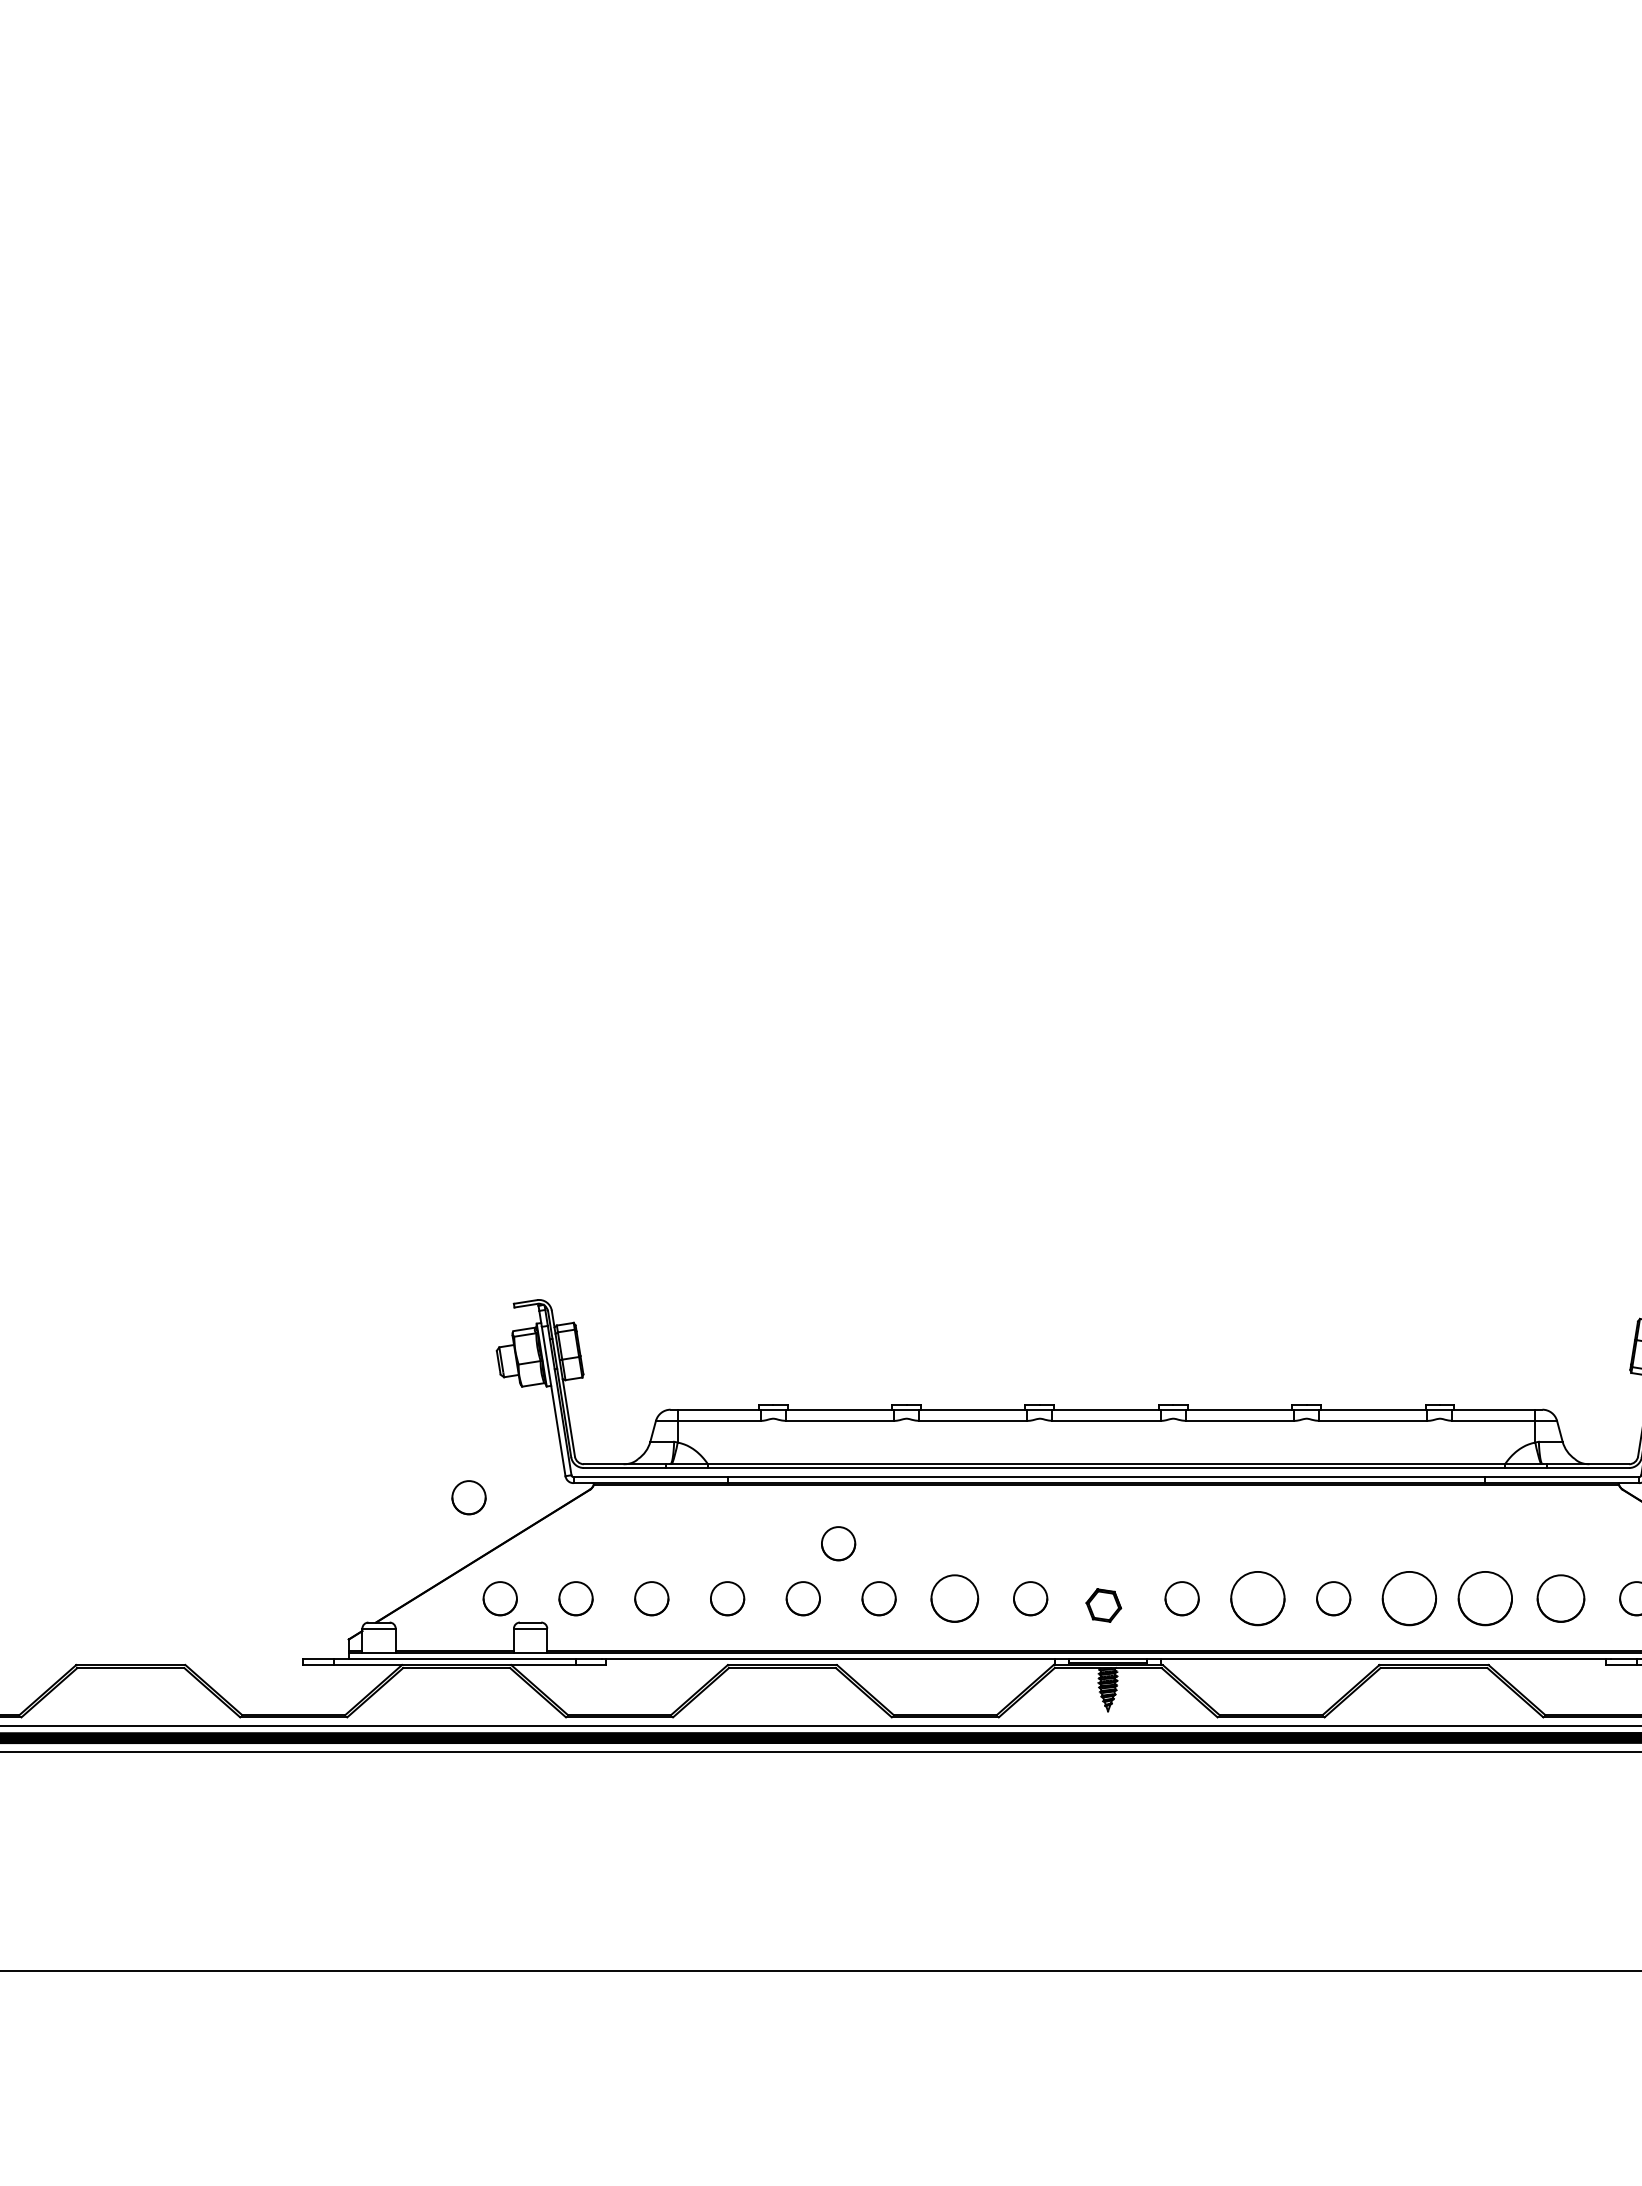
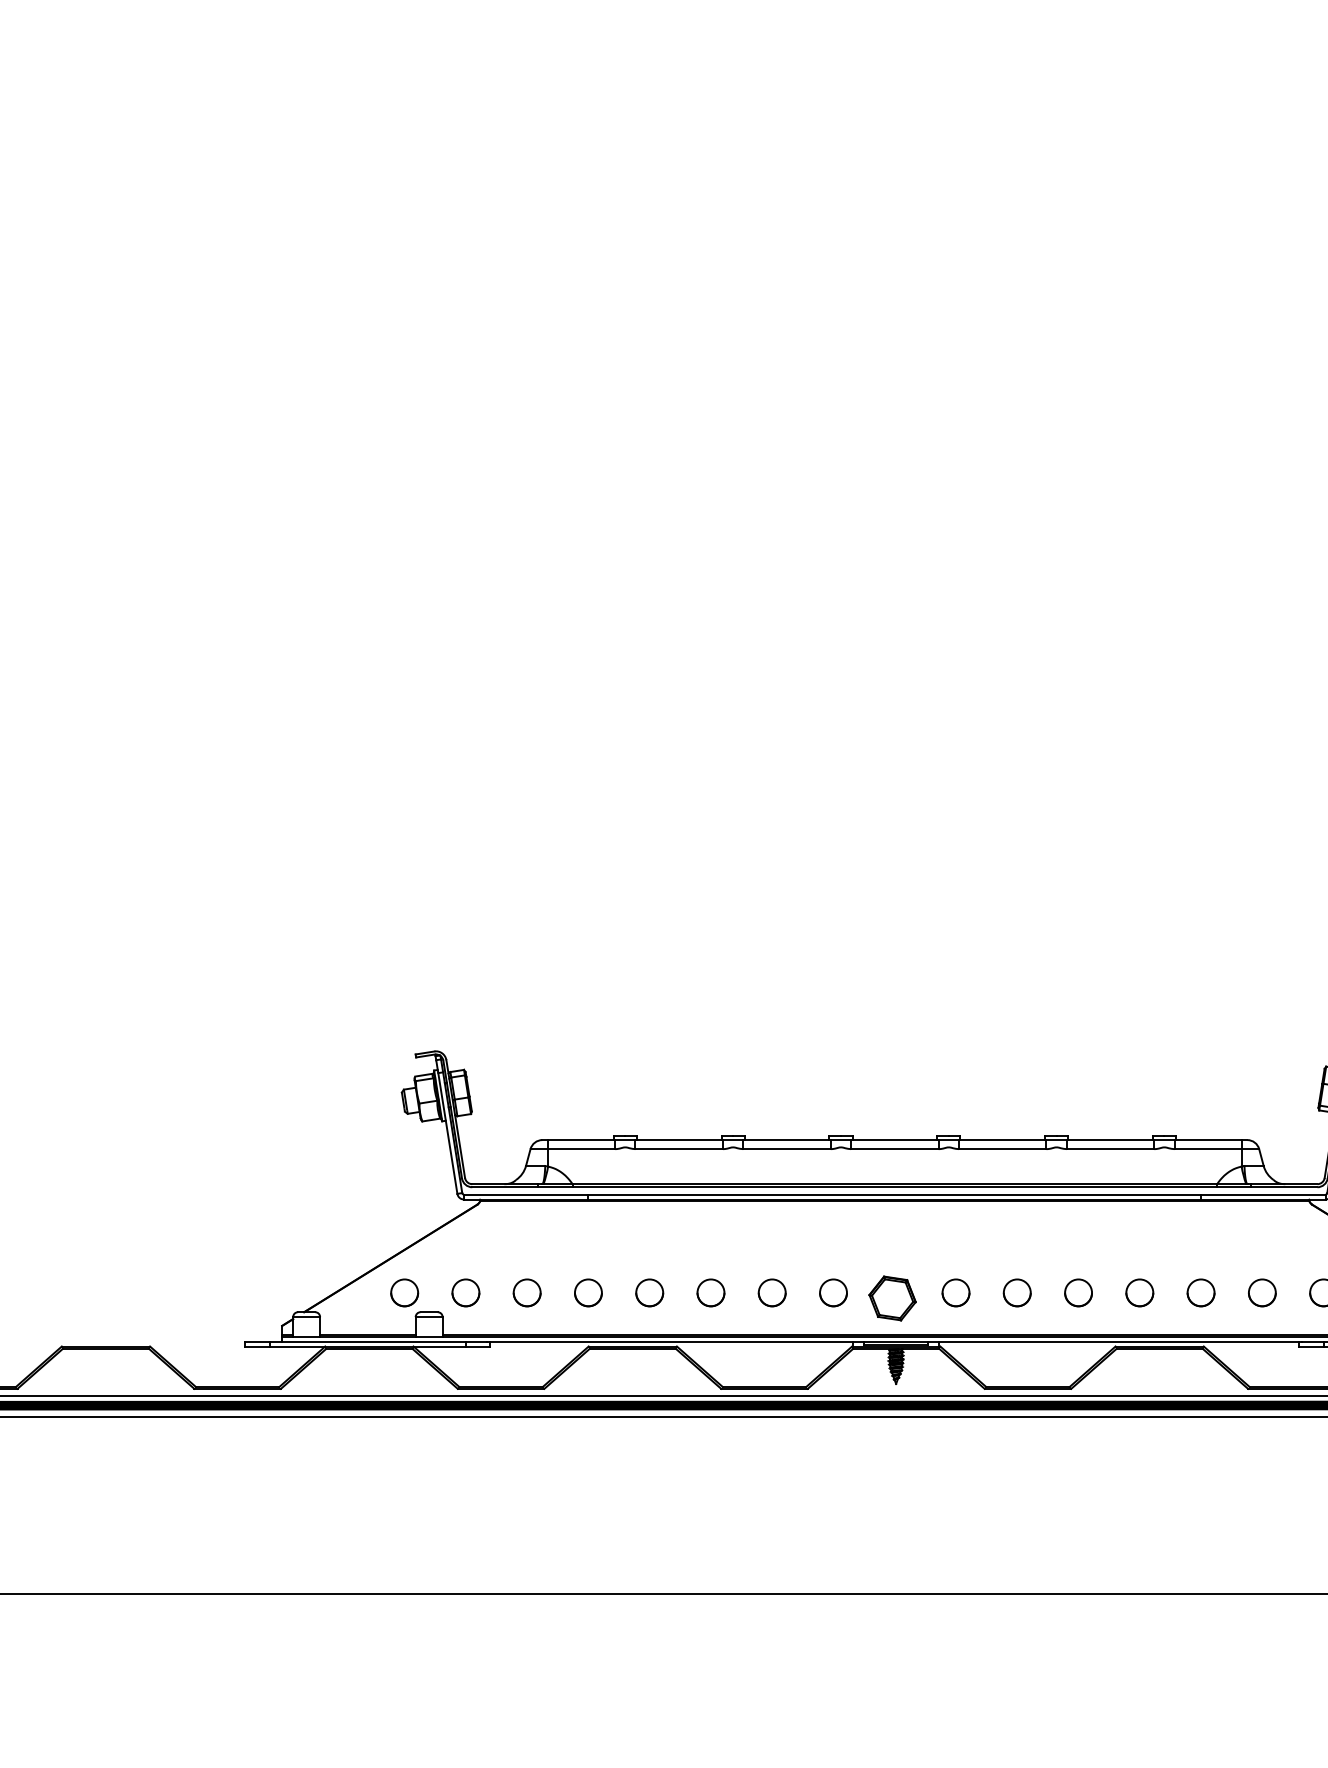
circle: (468, 1497) -> (378, 1211), removed
circle: (838, 1543) -> (678, 1248), removed
circle: (954, 1598) -> (771, 1292), size x0.71
circle: (1257, 1598) -> (1016, 1292), size x0.62
part: (1409, 1598) -> (1139, 1292), size x0.62
circle: (1484, 1598) -> (1200, 1292), size x0.62
circle: (1560, 1598) -> (1261, 1292), size x0.71
part: (1103, 1605) -> (892, 1298), size x1.67

